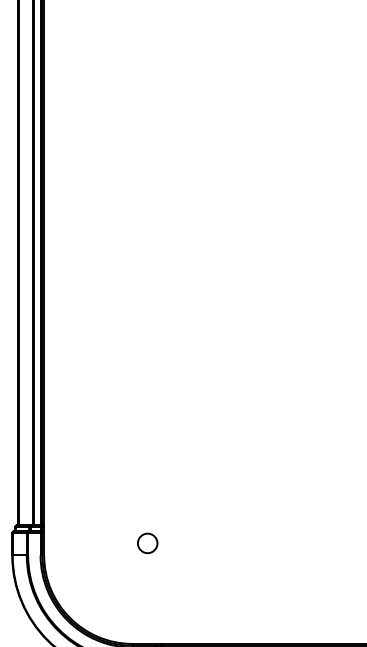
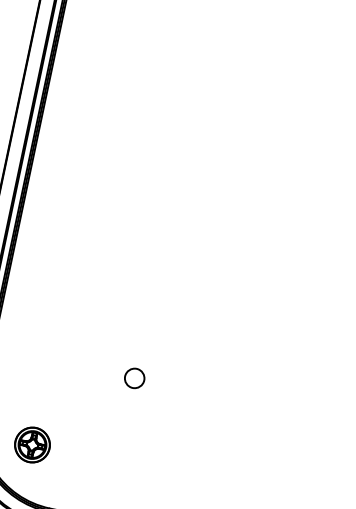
circle: (147, 543) -> (134, 378), moved
part: (102, 585) -> (32, 444), added

